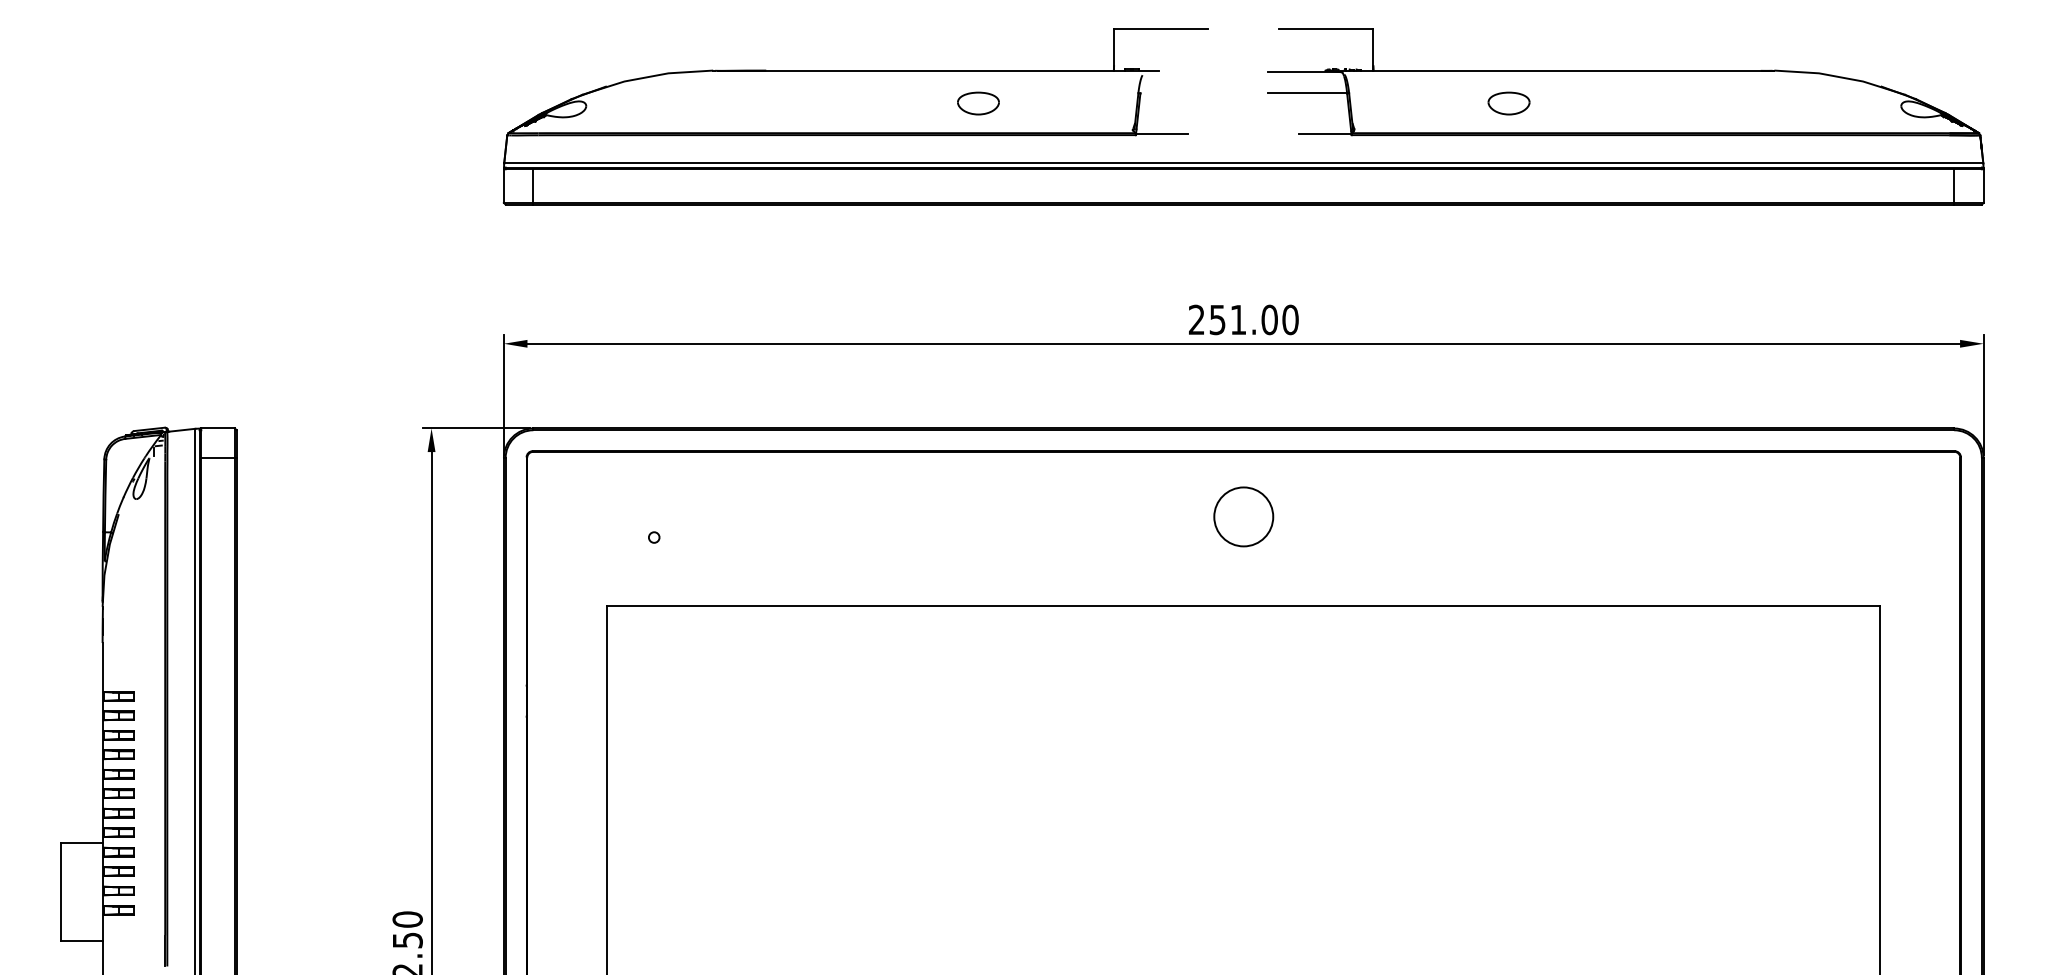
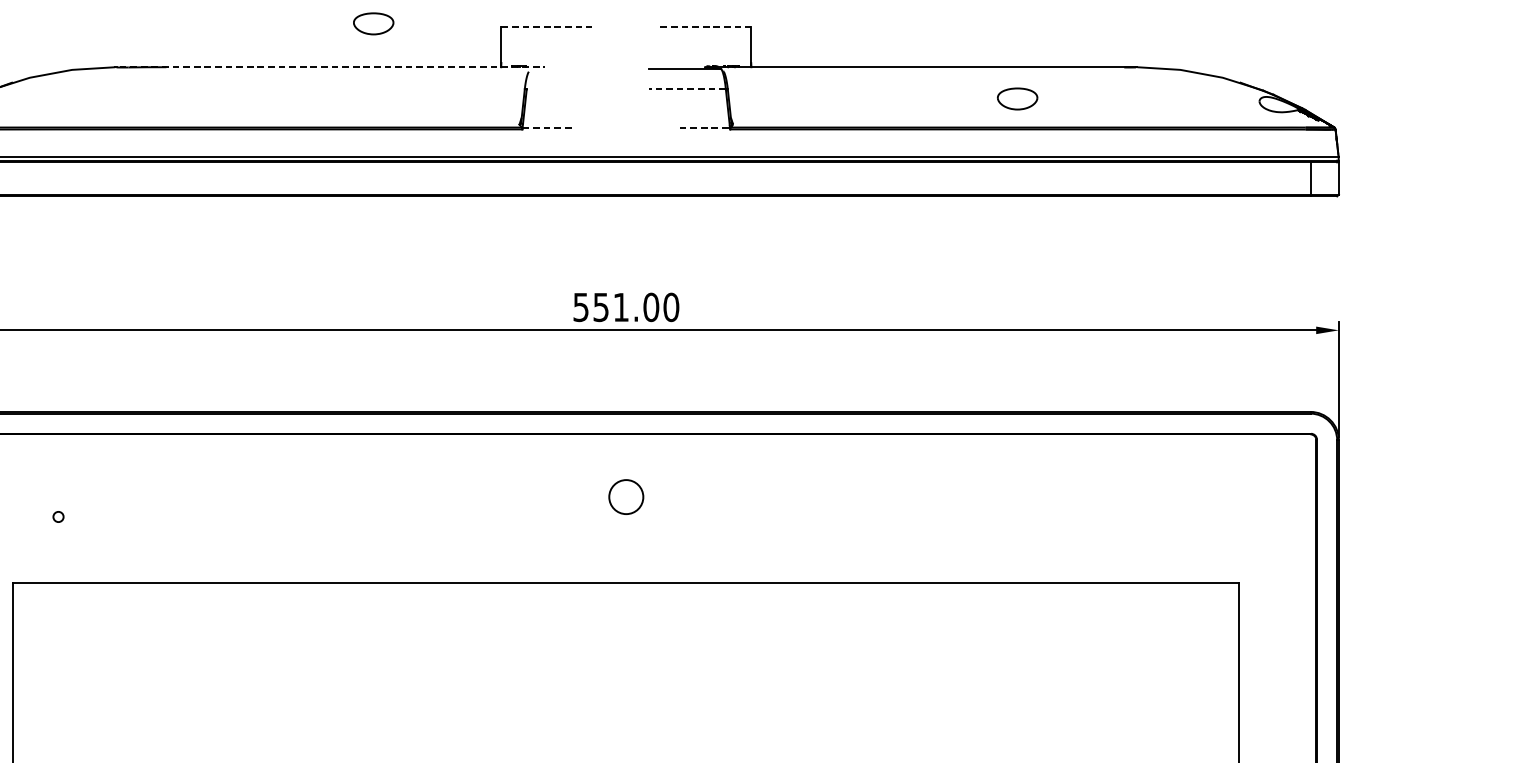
line: (1161, 29) -> (547, 27), solid -> dashed
line: (1326, 29) -> (705, 27), solid -> dashed
line: (938, 70) -> (332, 67), solid -> dashed
line: (1307, 93) -> (687, 89), solid -> dashed
part: (978, 103) -> (373, 23), moved
part: (1508, 103) -> (1017, 98), moved
line: (1162, 133) -> (548, 127), solid -> dashed
line: (1325, 133) -> (705, 127), solid -> dashed
text: (1196, 319) -> (580, 306), 251.00 -> 551.00
circle: (1243, 516) -> (626, 496), size x0.6

